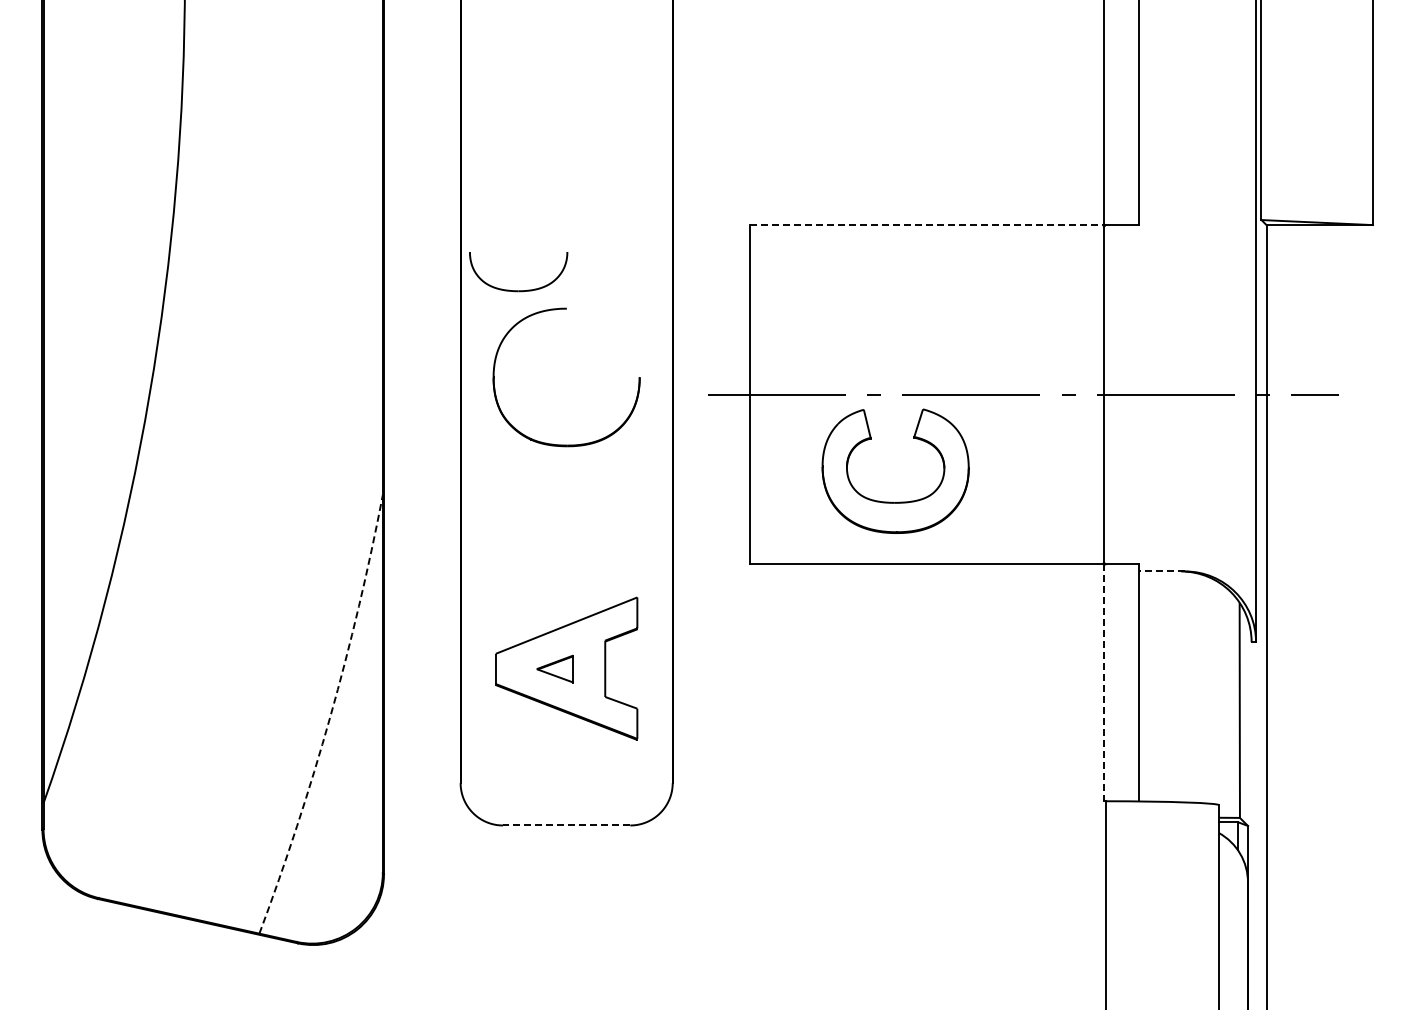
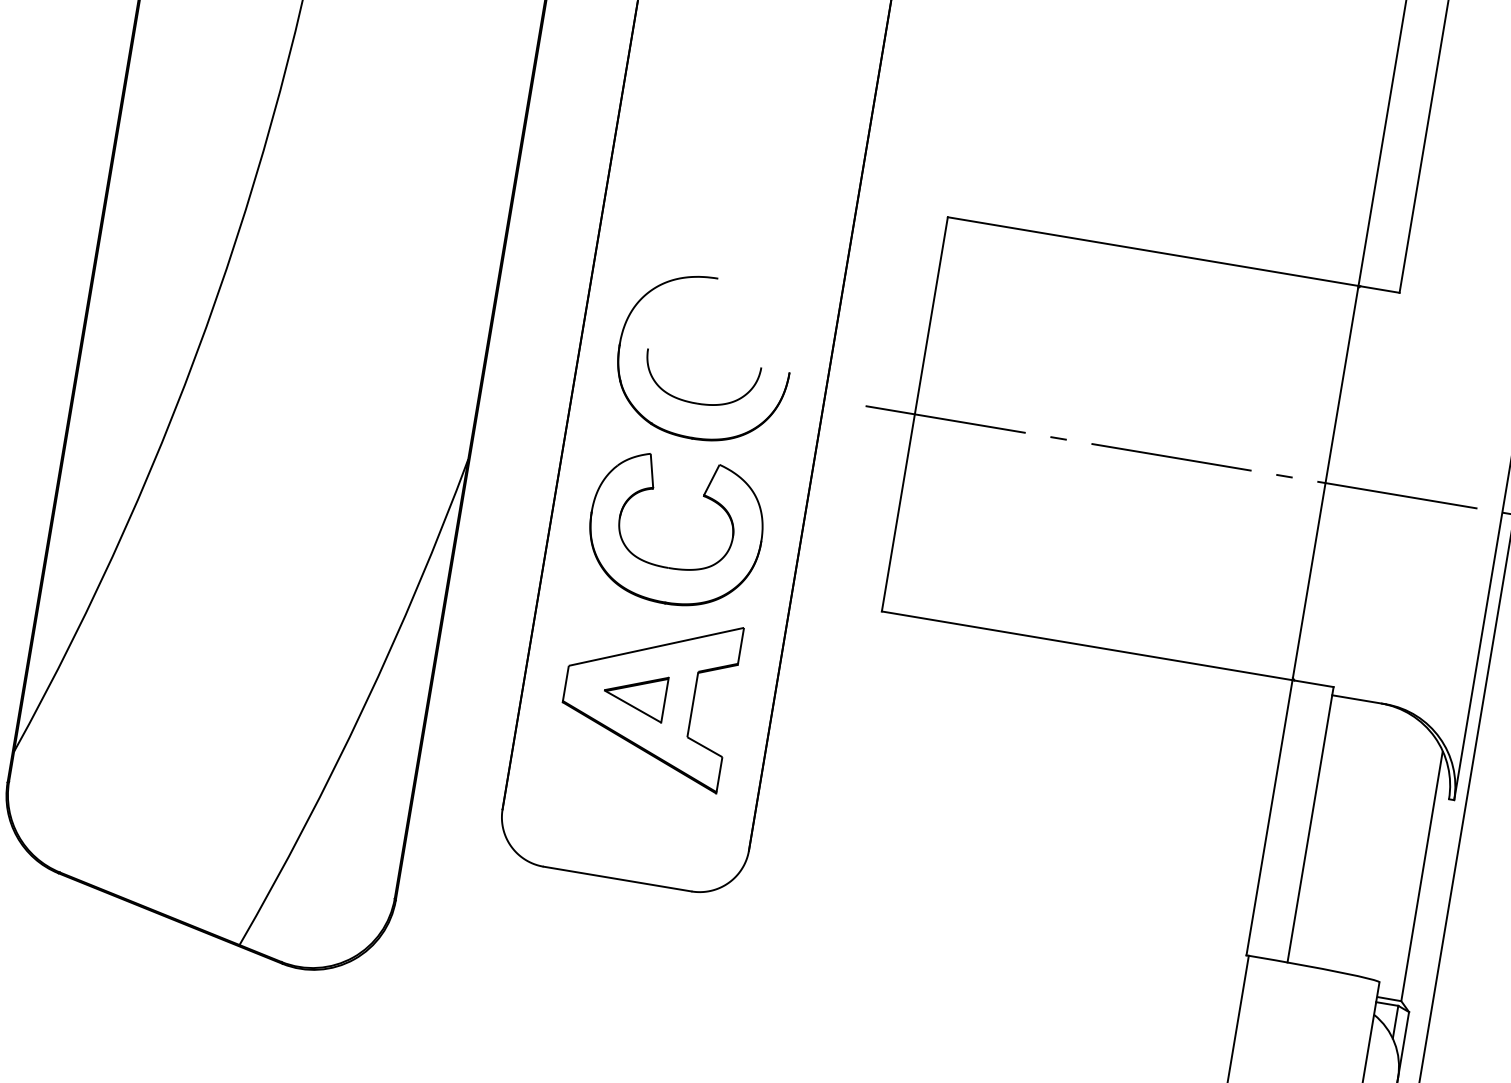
line: (927, 225) -> (1153, 252), dashed -> solid
part: (518, 290) -> (697, 402), moved
part: (898, 501) -> (673, 567), moved
line: (1162, 571) -> (1359, 699), dashed -> solid
part: (554, 668) -> (633, 694), size x1.43
line: (1103, 683) -> (1268, 818), dashed -> solid
arc: (330, 716) -> (364, 706), dashed -> solid
line: (566, 825) -> (617, 879), dashed -> solid

